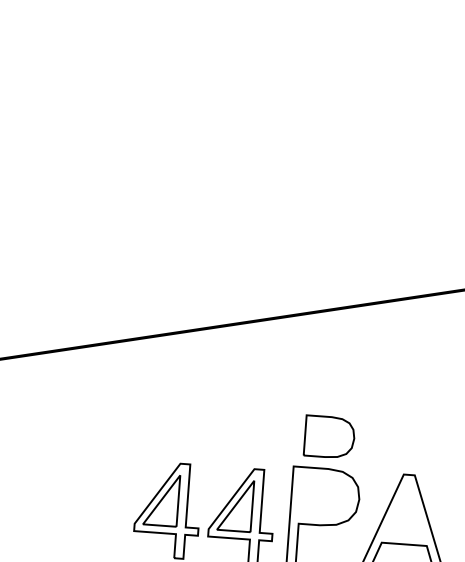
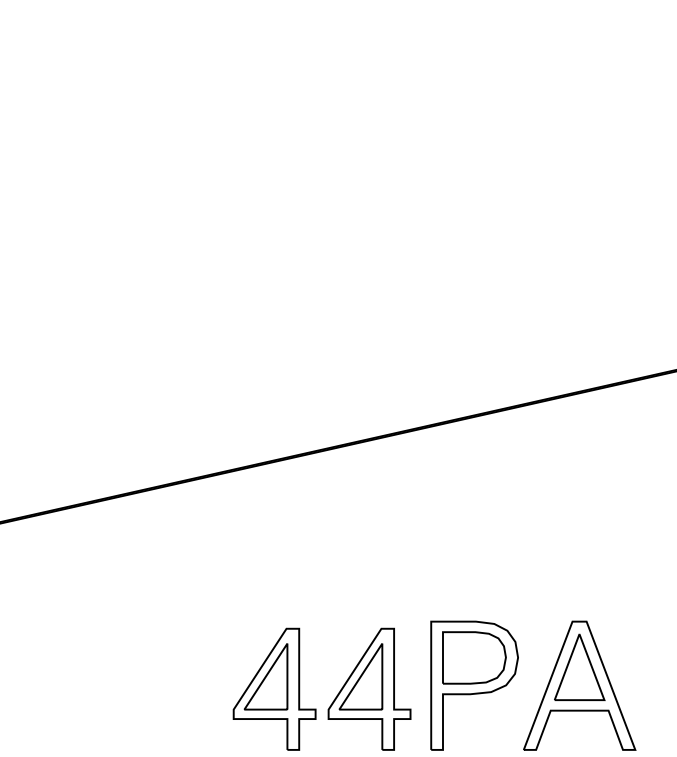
part: (329, 436) -> (474, 657), moved
part: (406, 509) -> (579, 666), added

